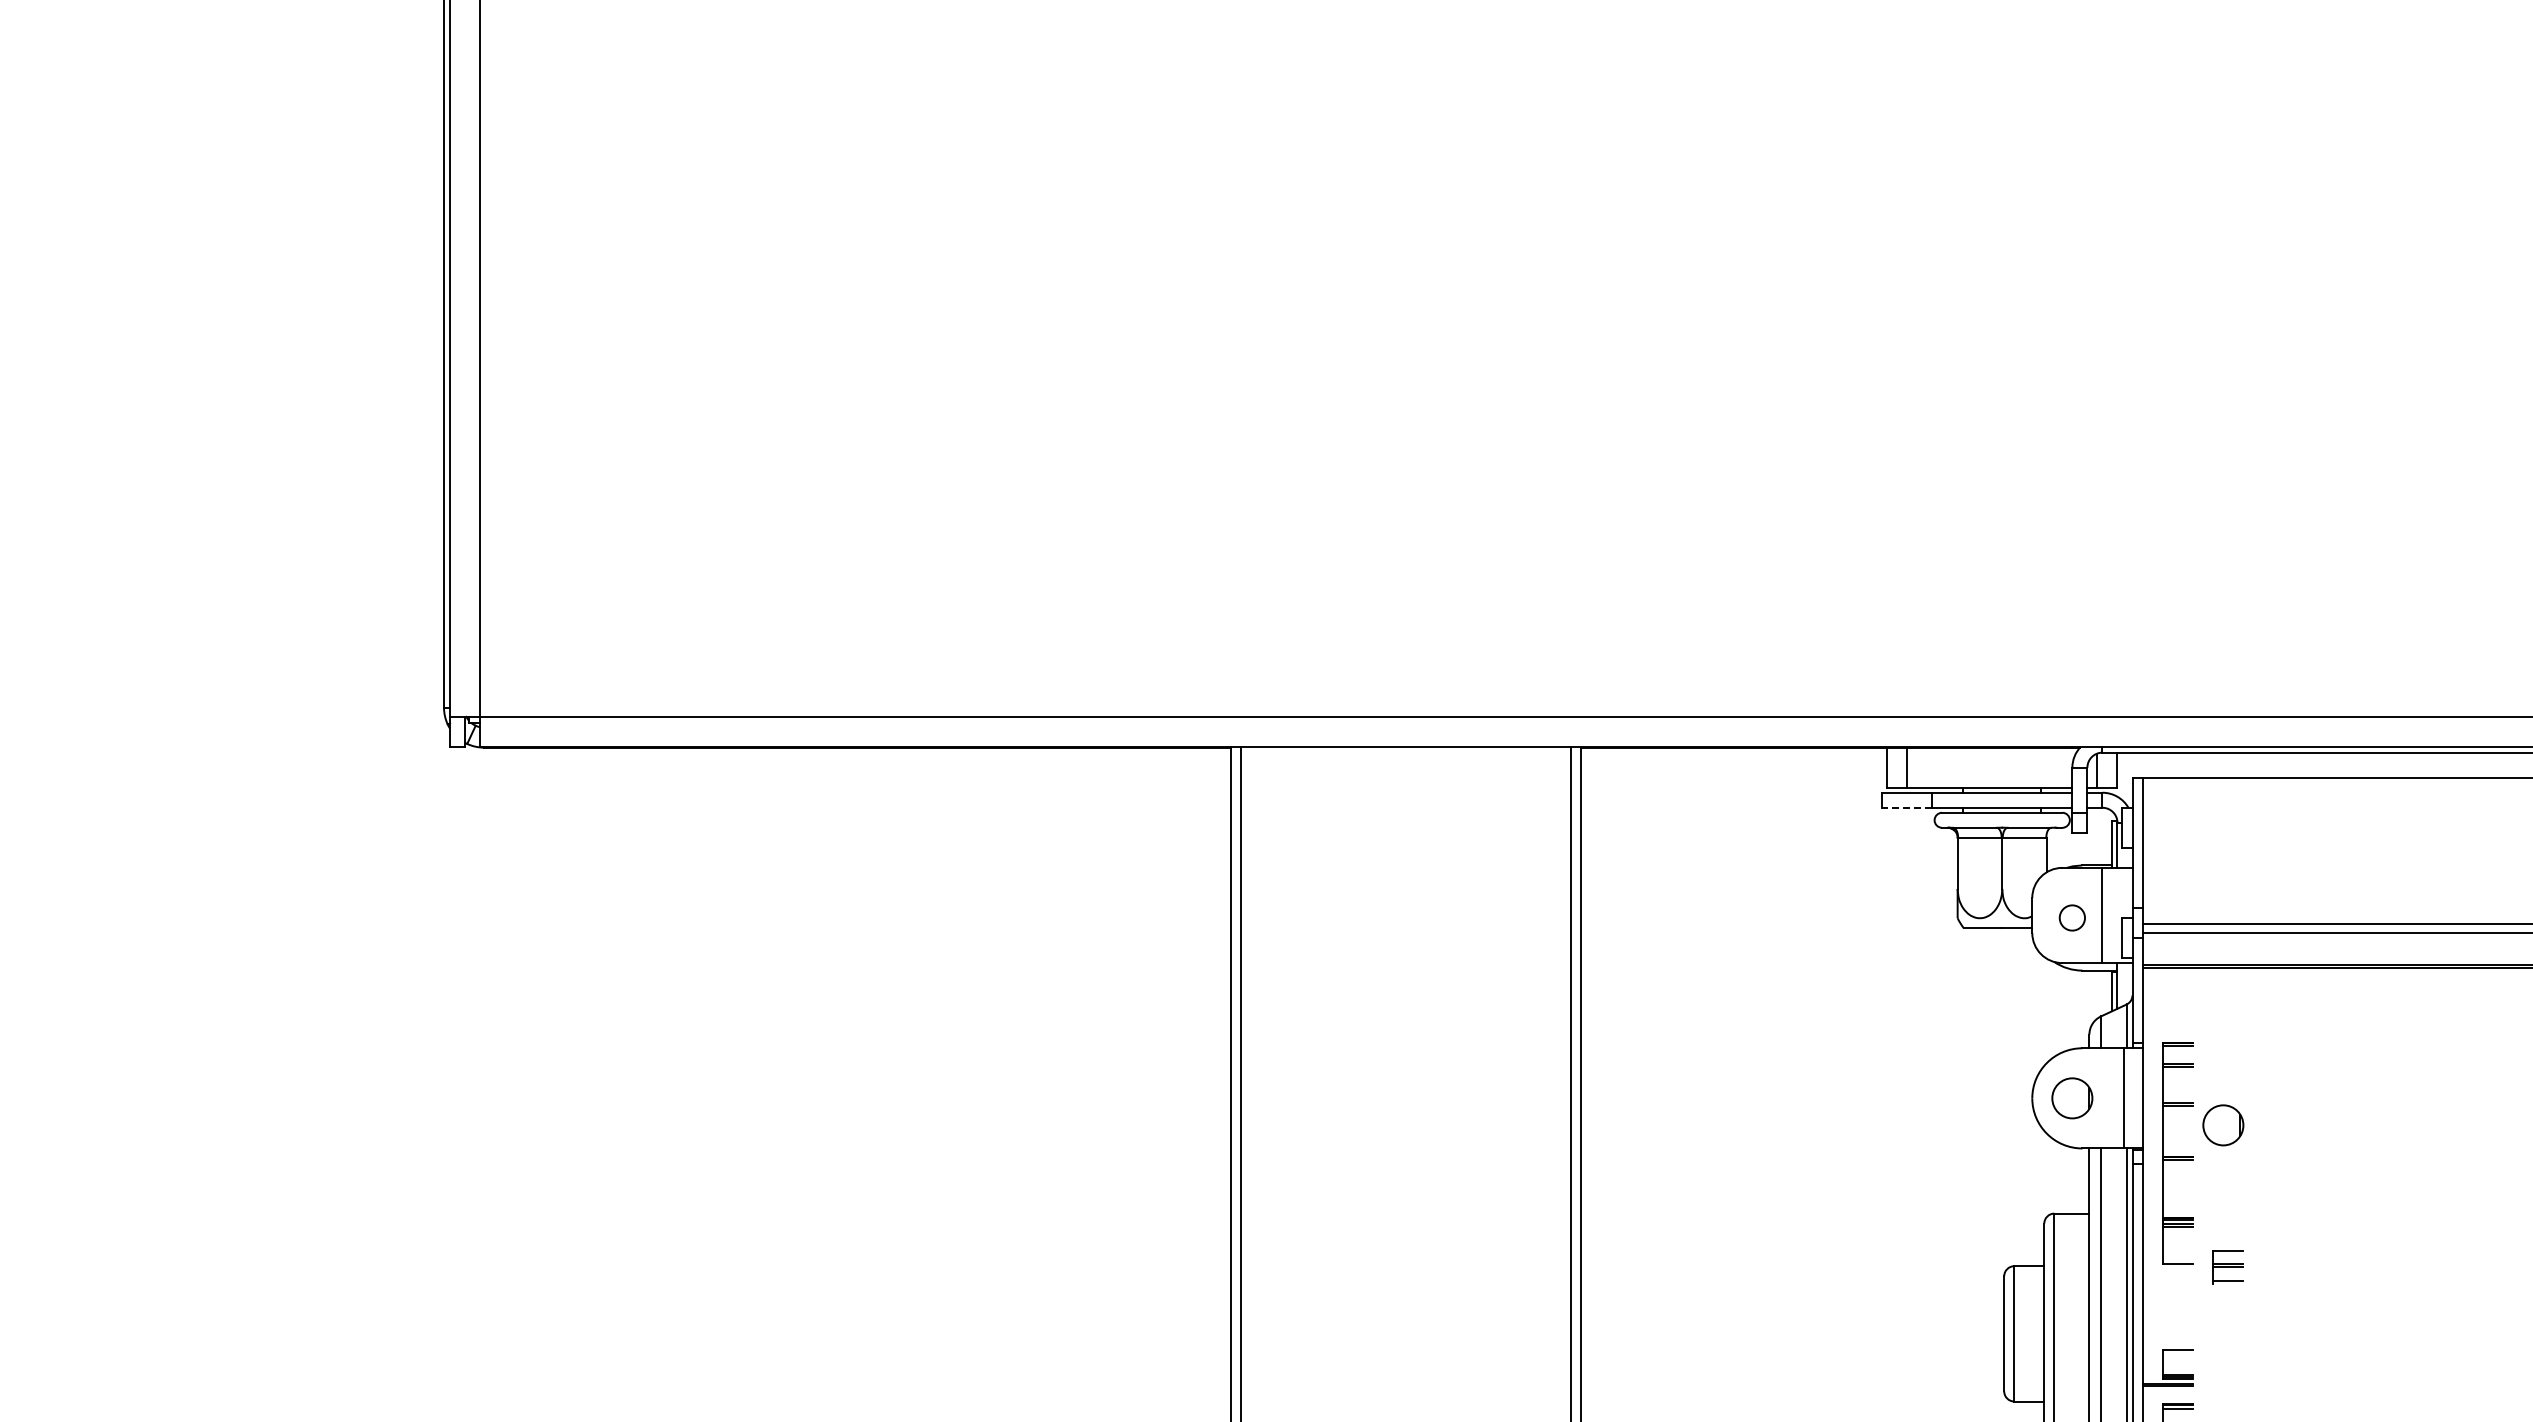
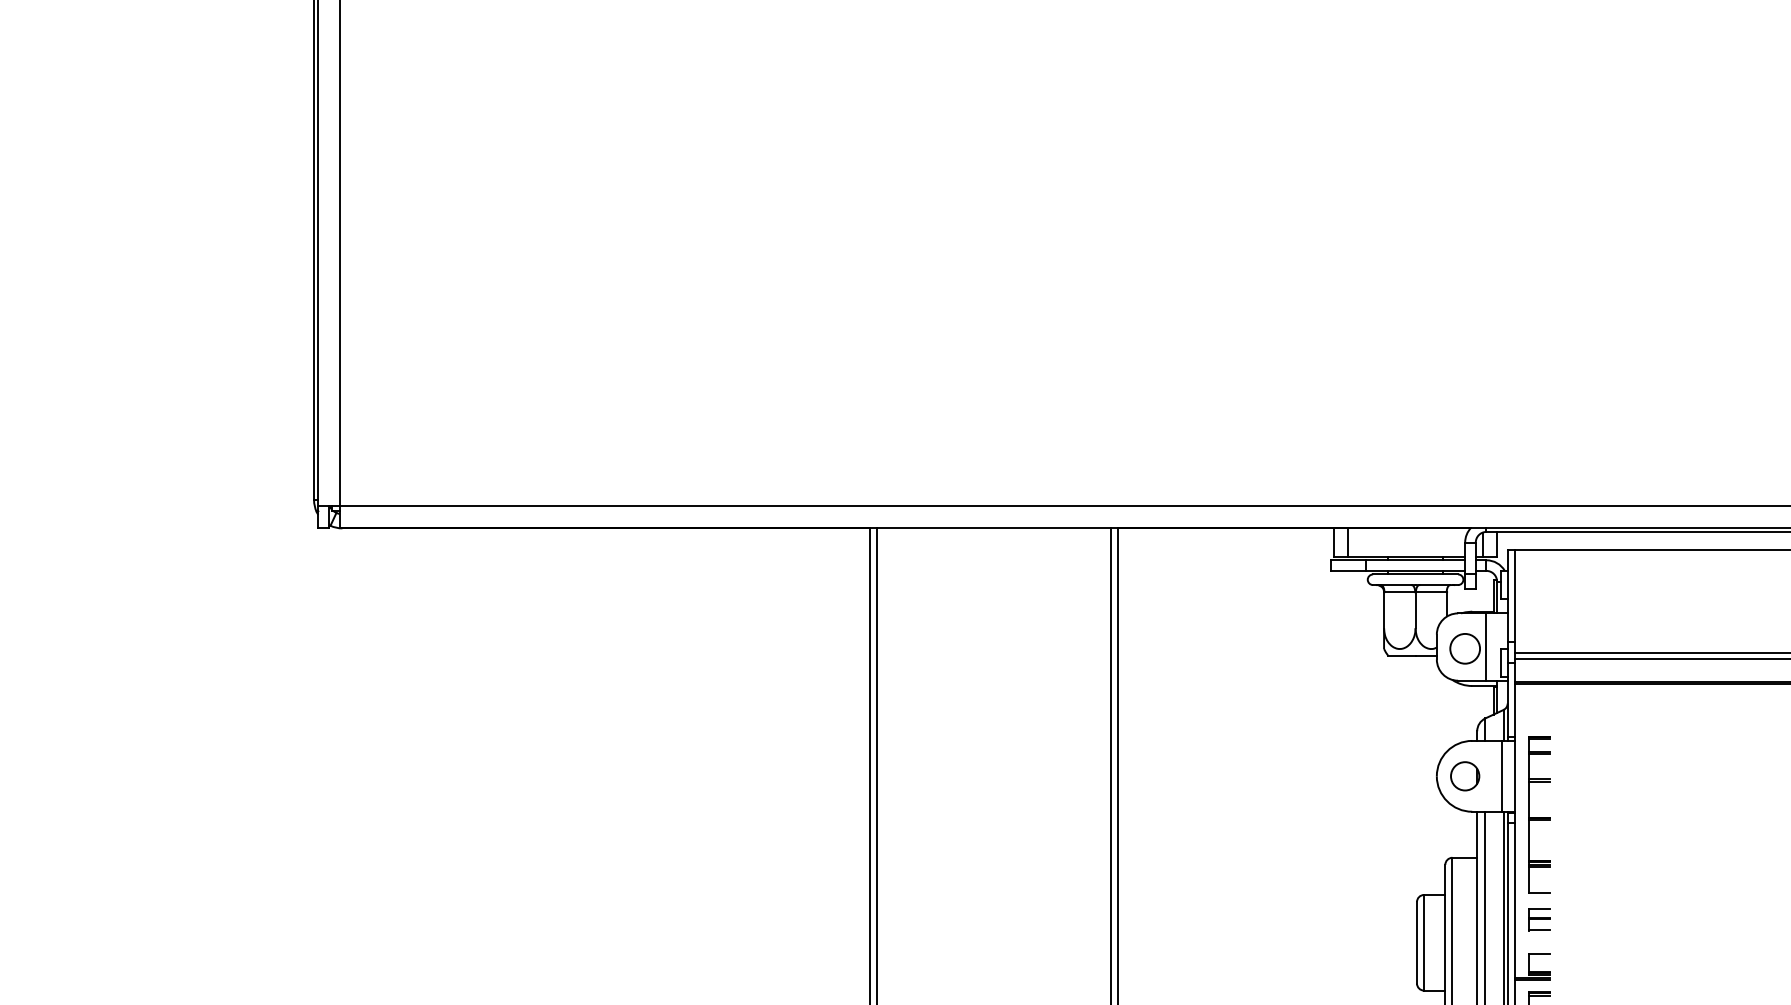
line: (1906, 807) -> (1347, 570), dashed -> solid
circle: (2072, 917) -> (1465, 648), size x1.67
part: (2223, 1125) -> (1572, 795), removed
part: (2227, 1267) -> (1539, 919), moved

